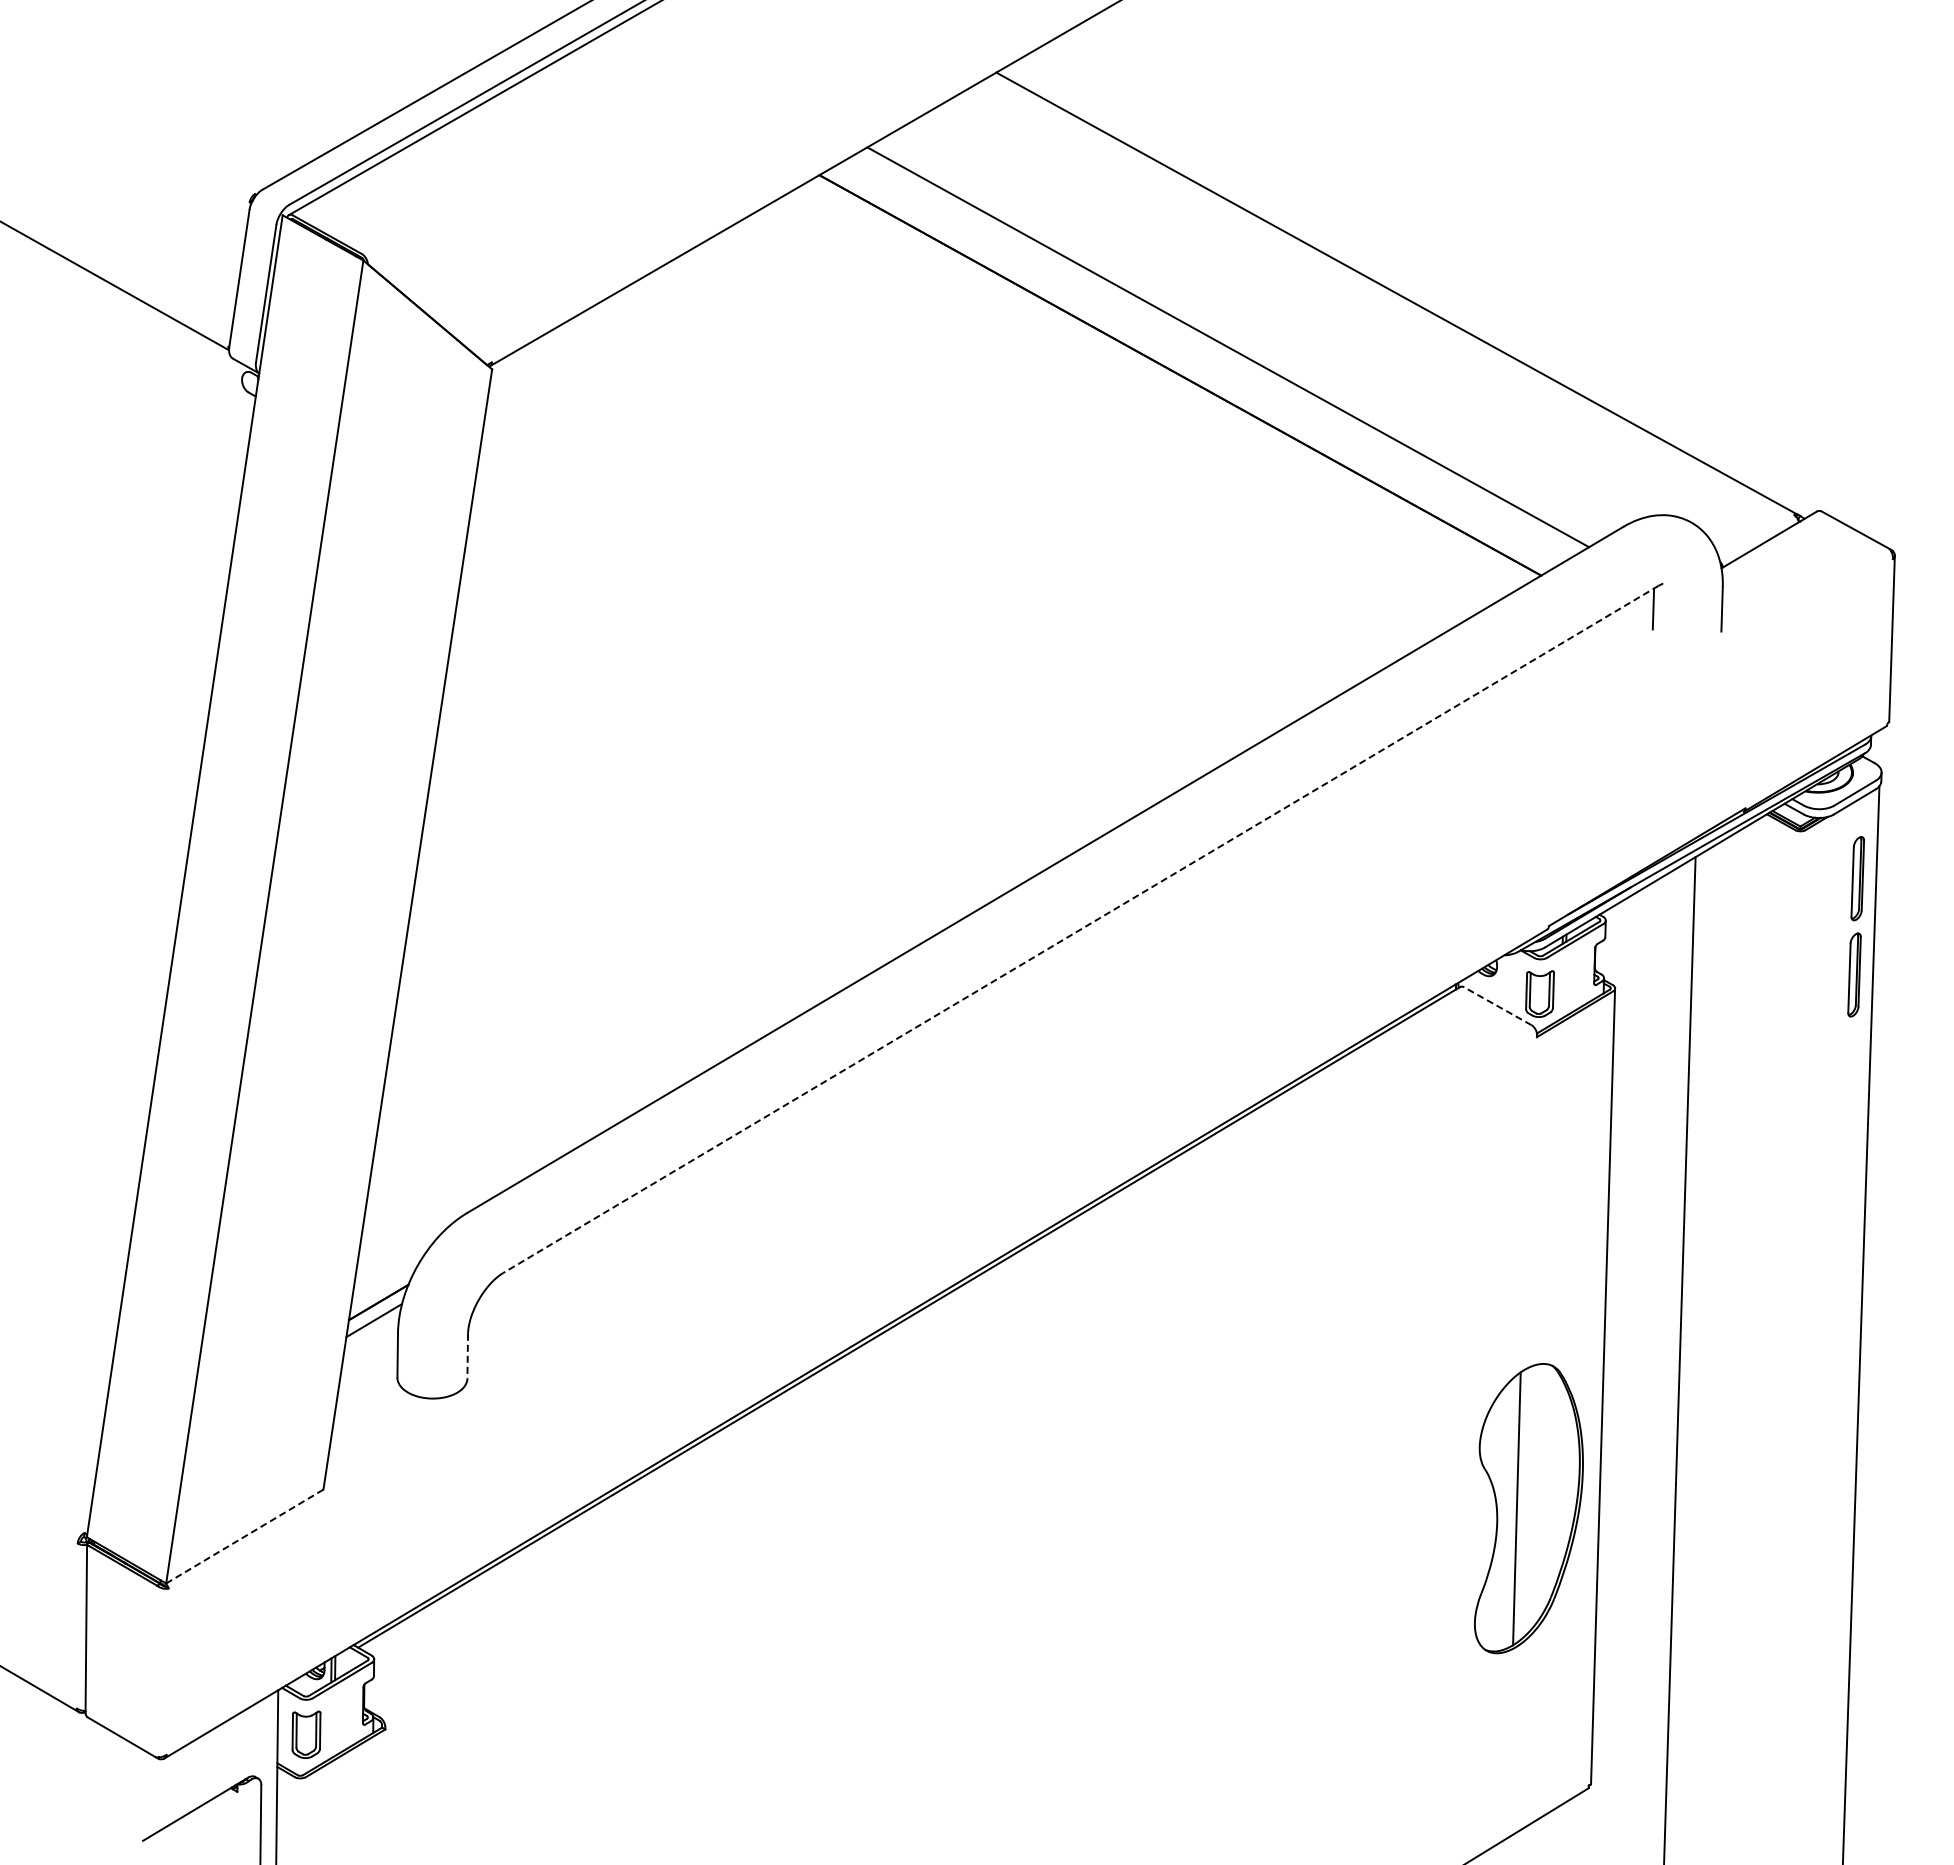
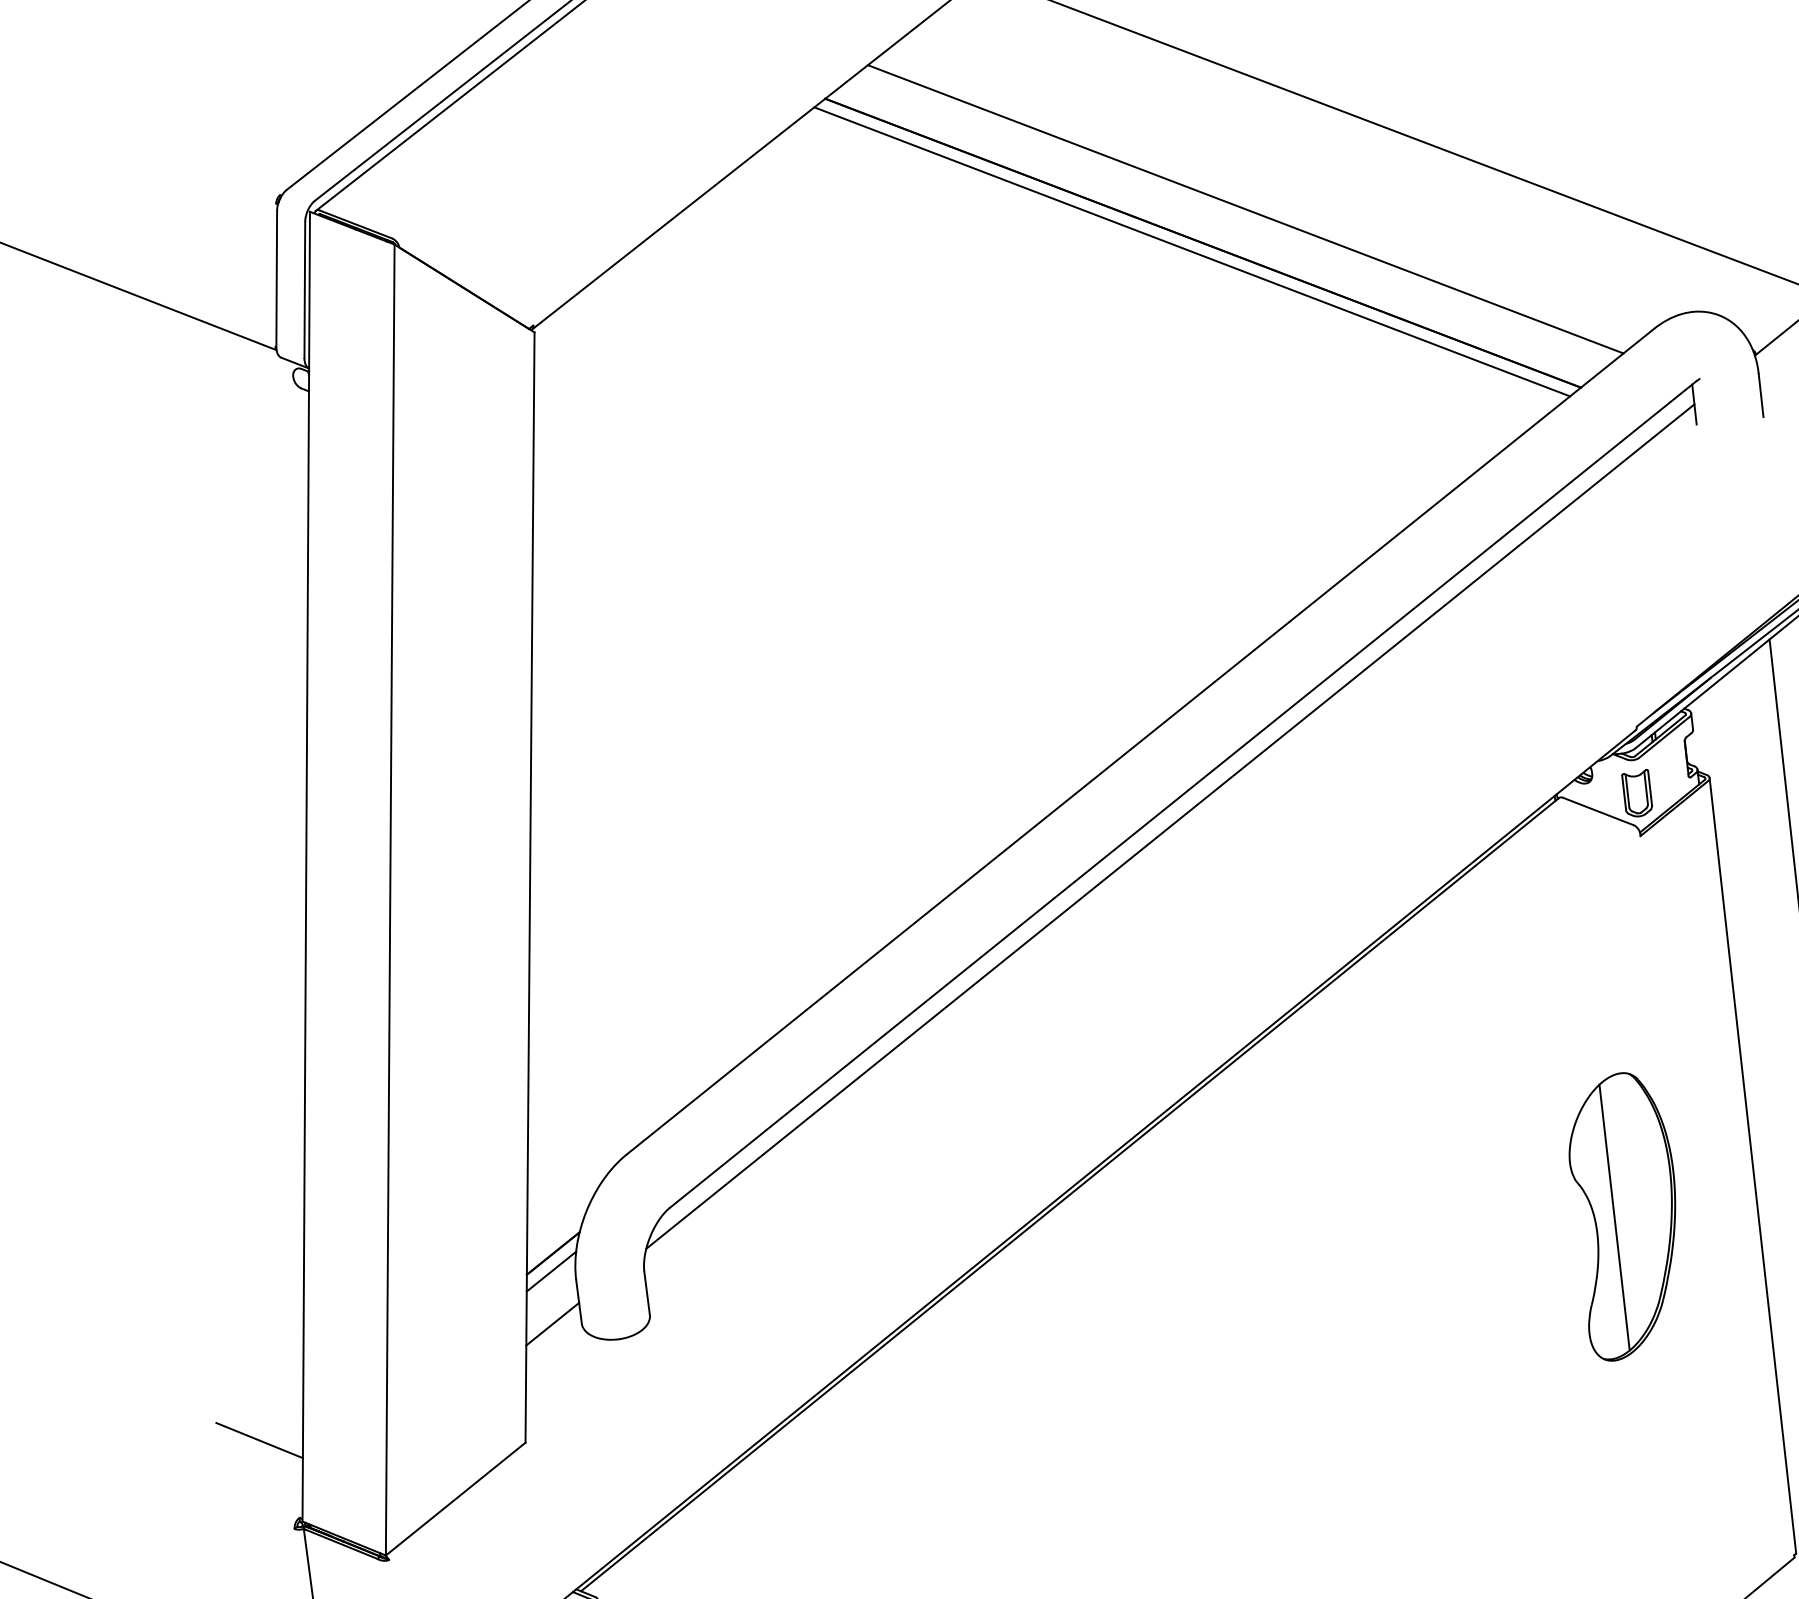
line: (1168, 382) -> (1192, 251), added
line: (1080, 929) -> (1182, 794), dashed -> solid
line: (1063, 959) -> (1170, 826), added
line: (1497, 1006) -> (1598, 811), dashed -> solid
line: (467, 1356) -> (646, 1293), dashed -> solid
line: (367, 1373) -> (552, 1323), added
line: (55, 1449) -> (259, 1440), added
part: (1528, 1508) -> (1625, 1215), moved
line: (244, 1536) -> (455, 1499), dashed -> solid

